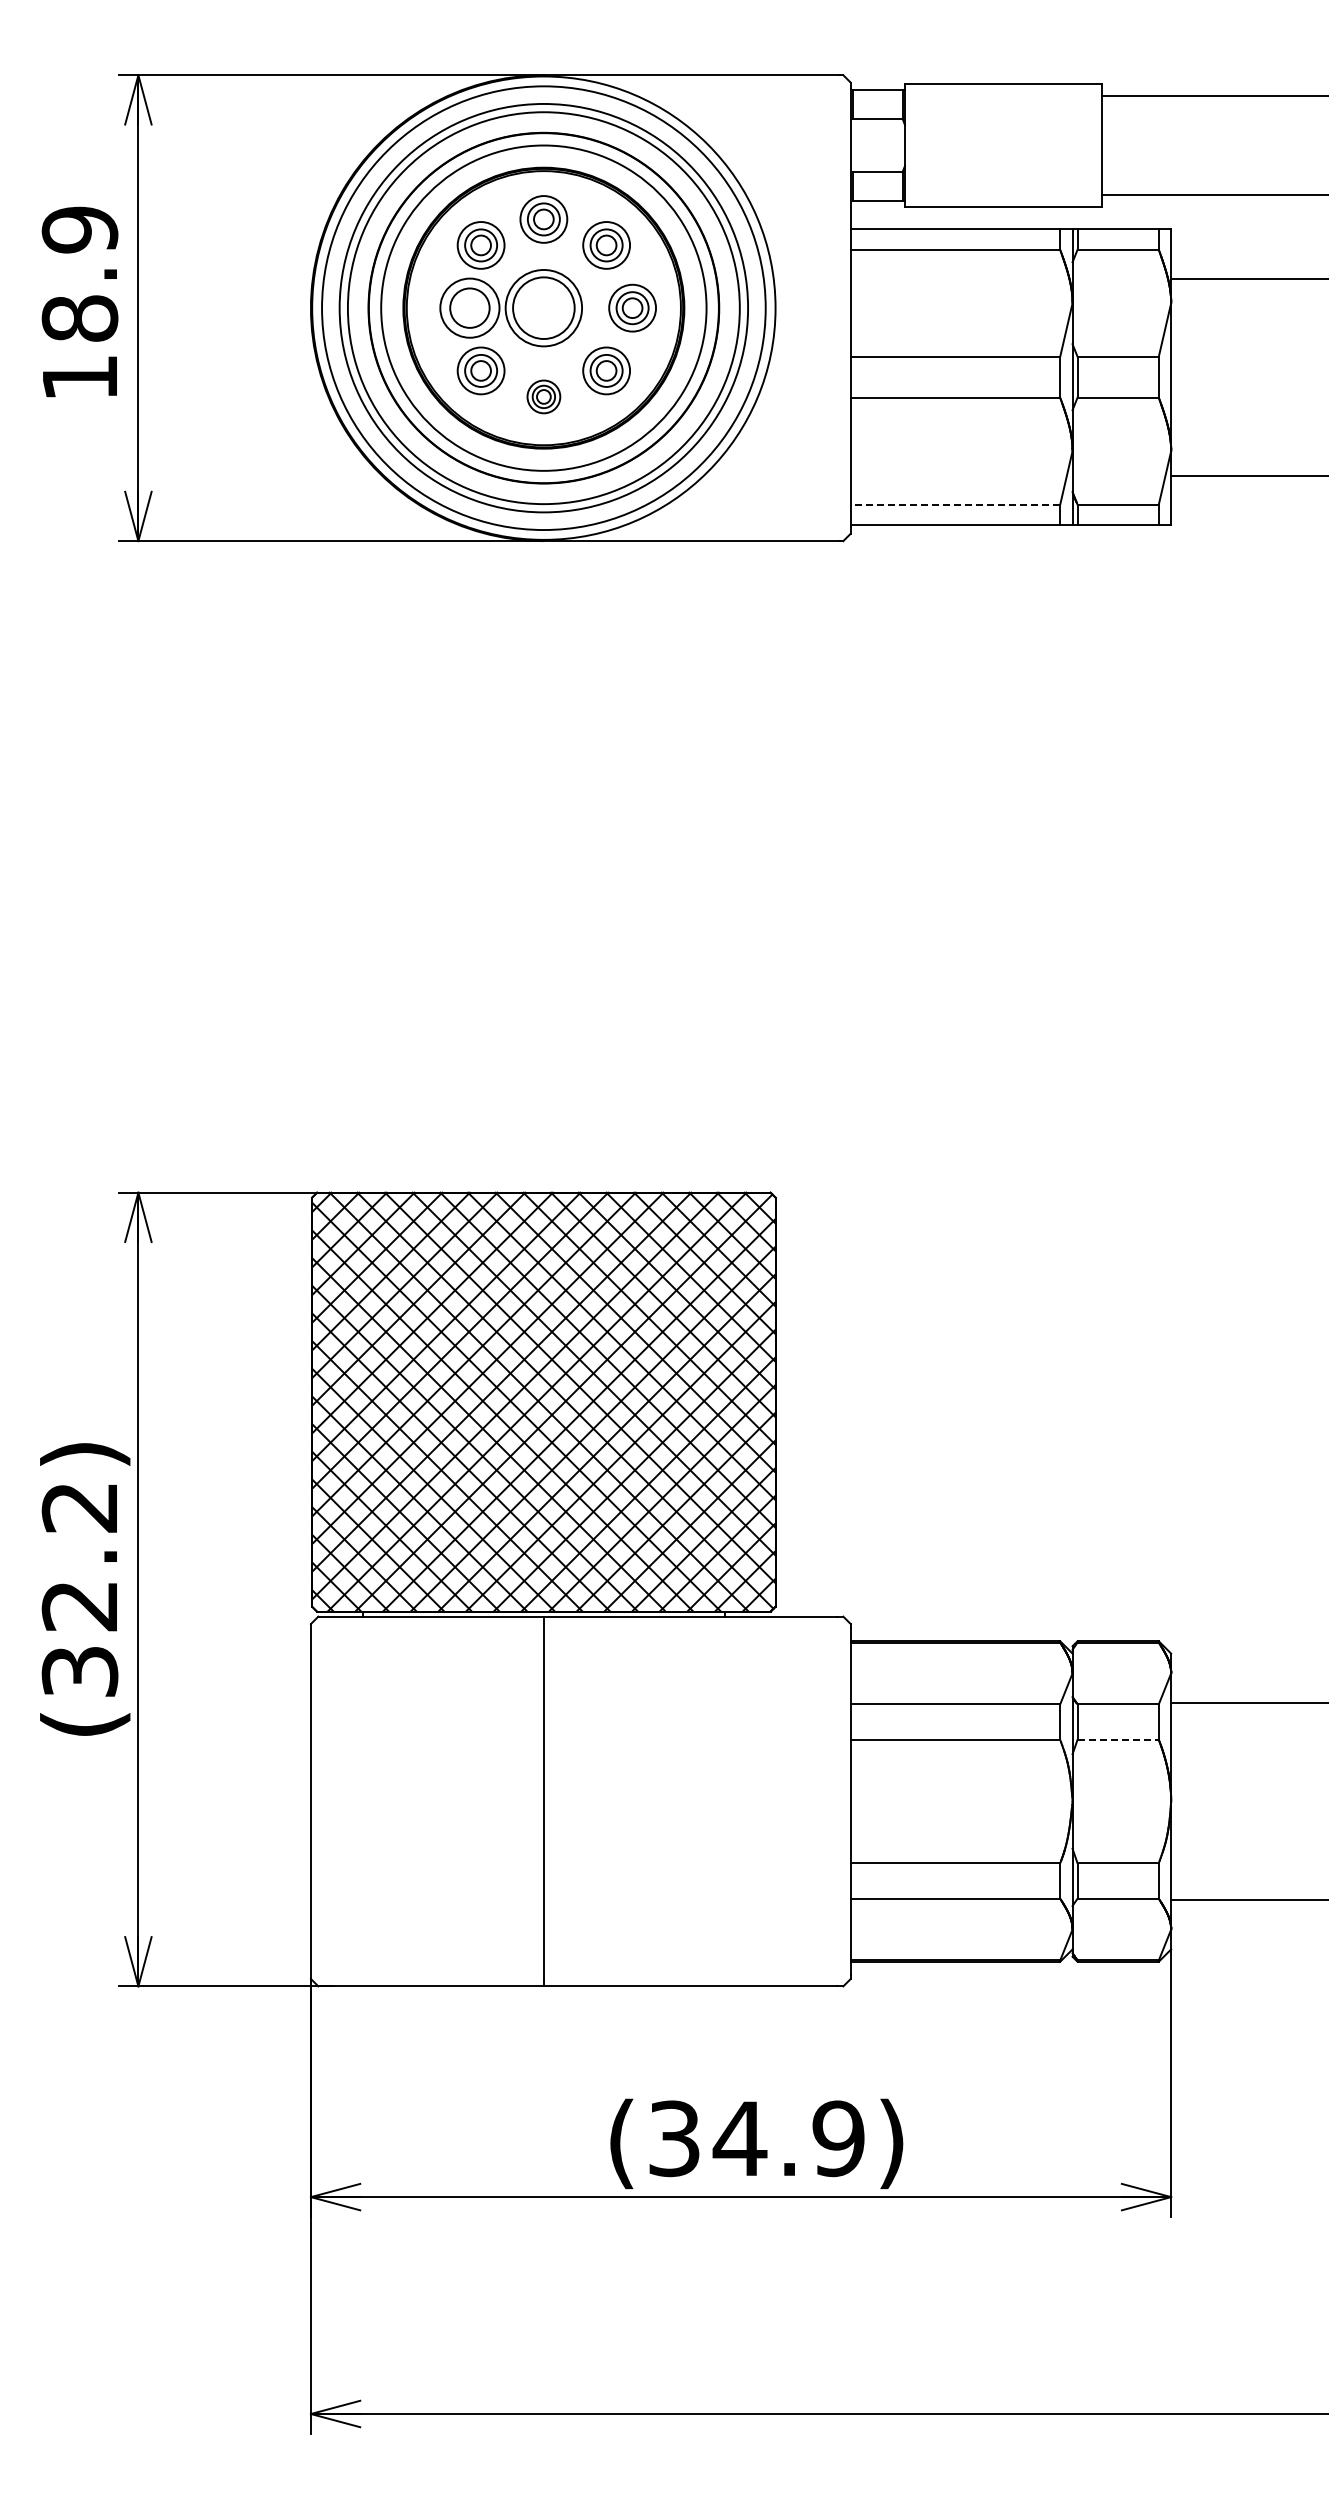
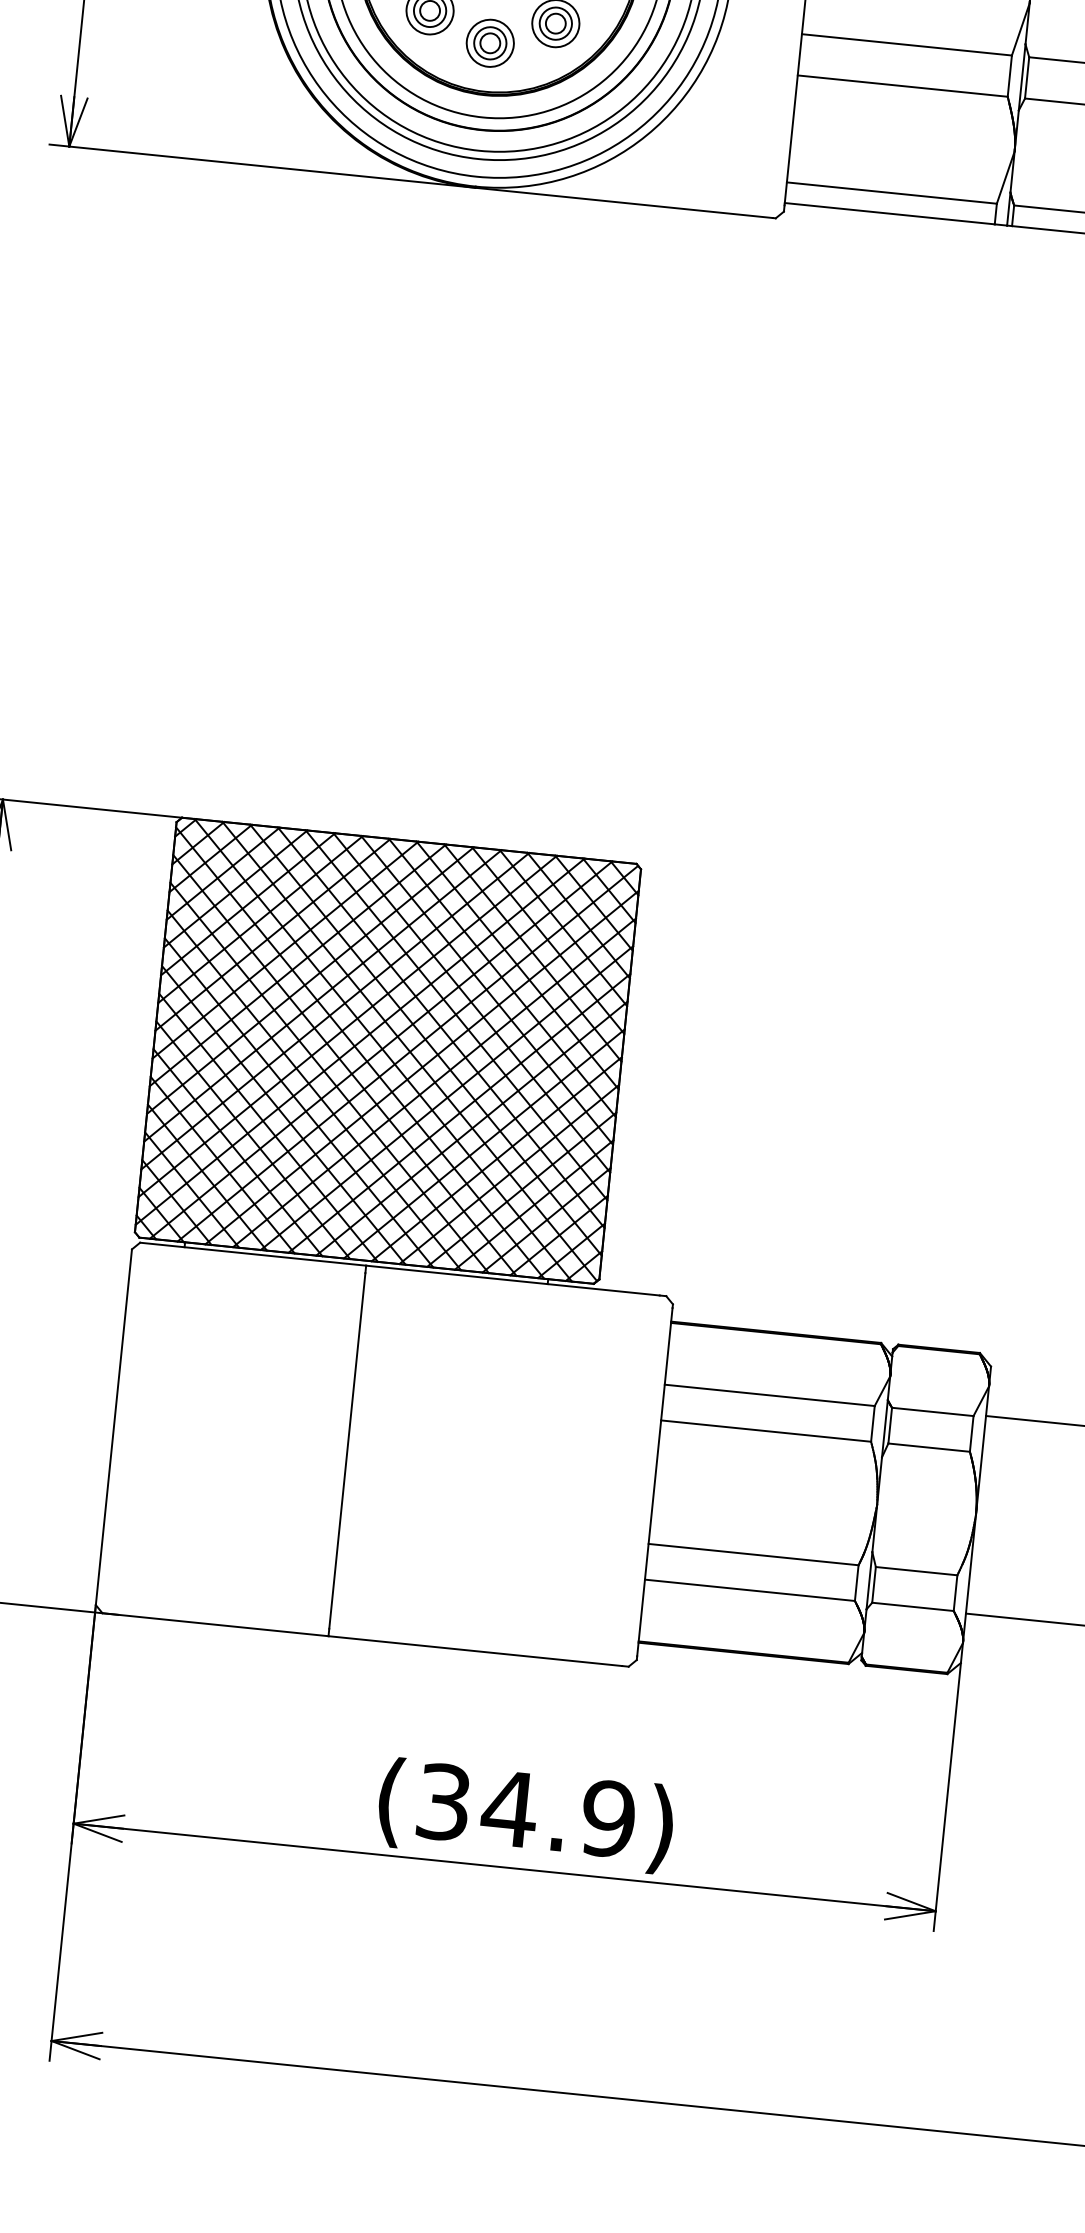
part: (543, 396) -> (489, 42), size x1.43
line: (955, 504) -> (891, 193), dashed -> solid
line: (1118, 1739) -> (929, 1447), dashed -> solid

